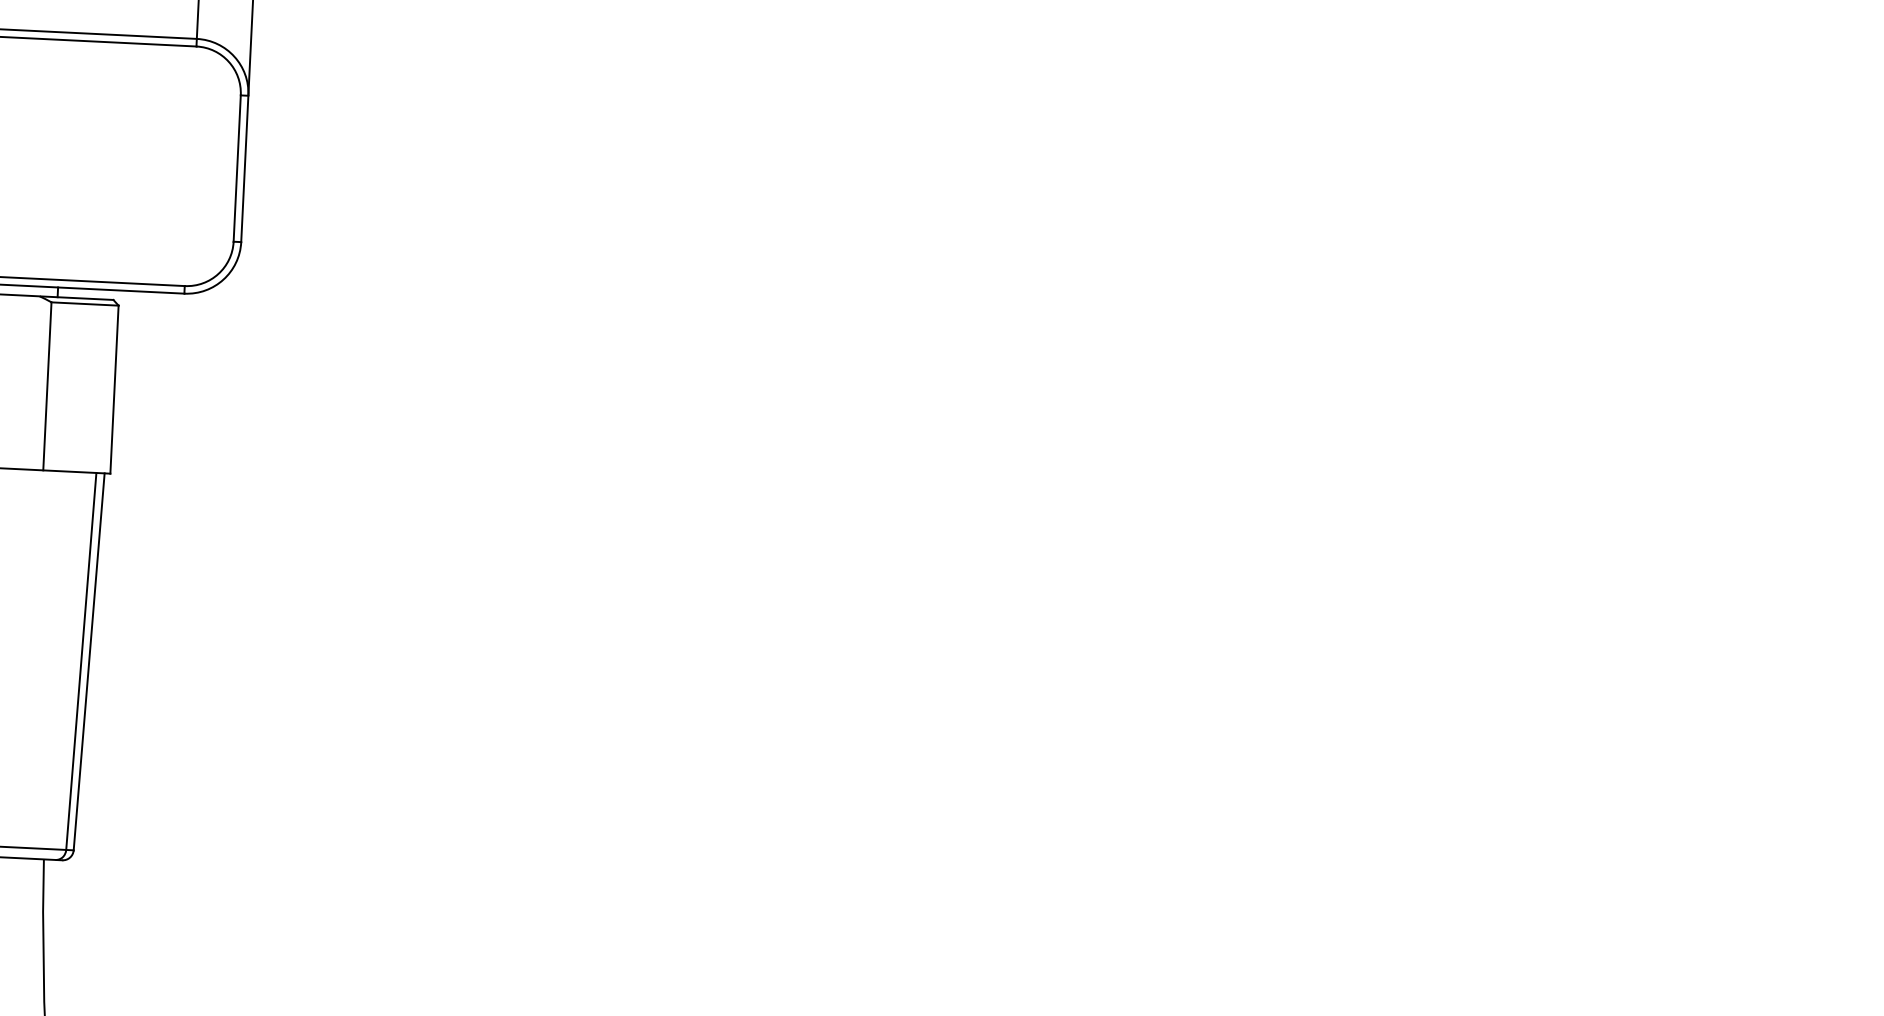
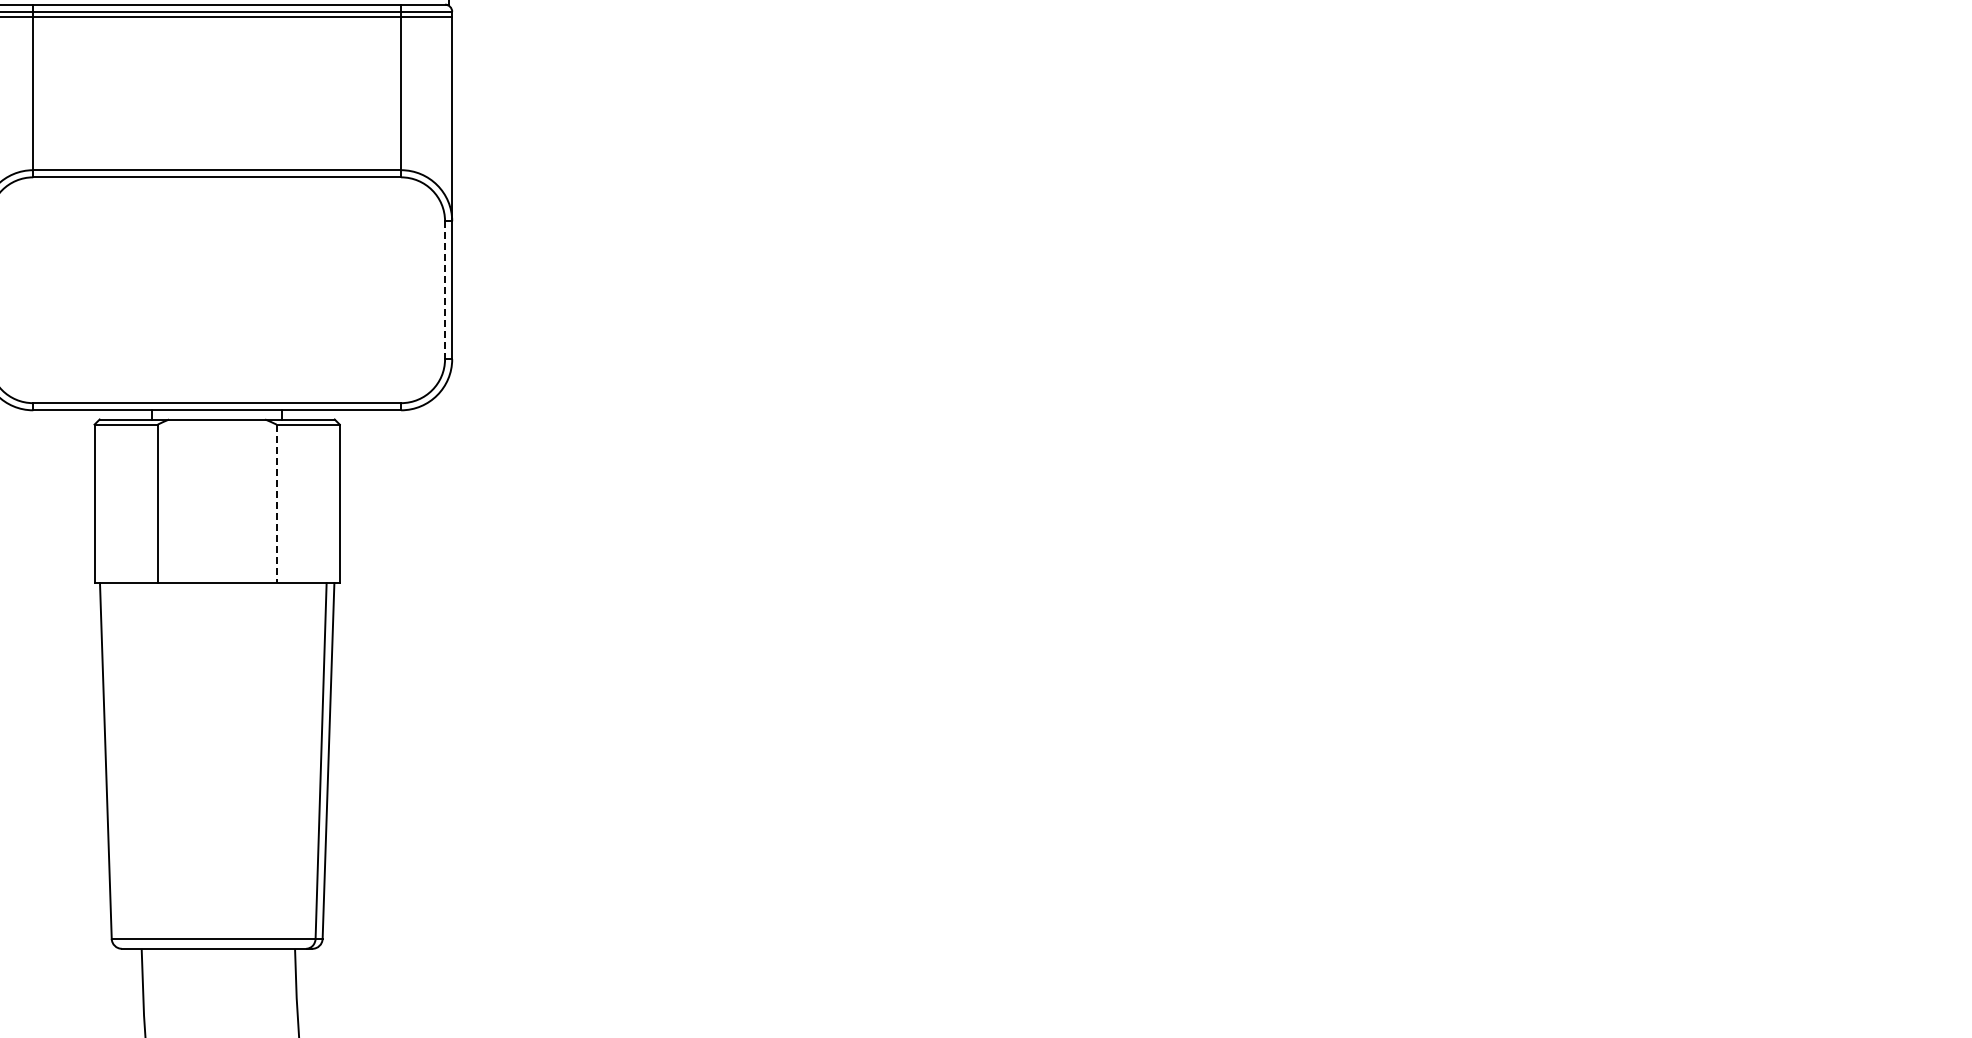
line: (237, 168) -> (445, 290), solid -> dashed
line: (47, 387) -> (276, 504), solid -> dashed

